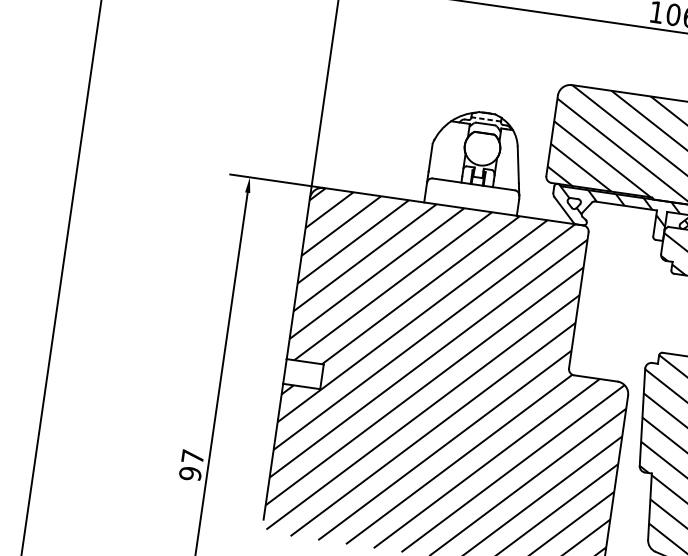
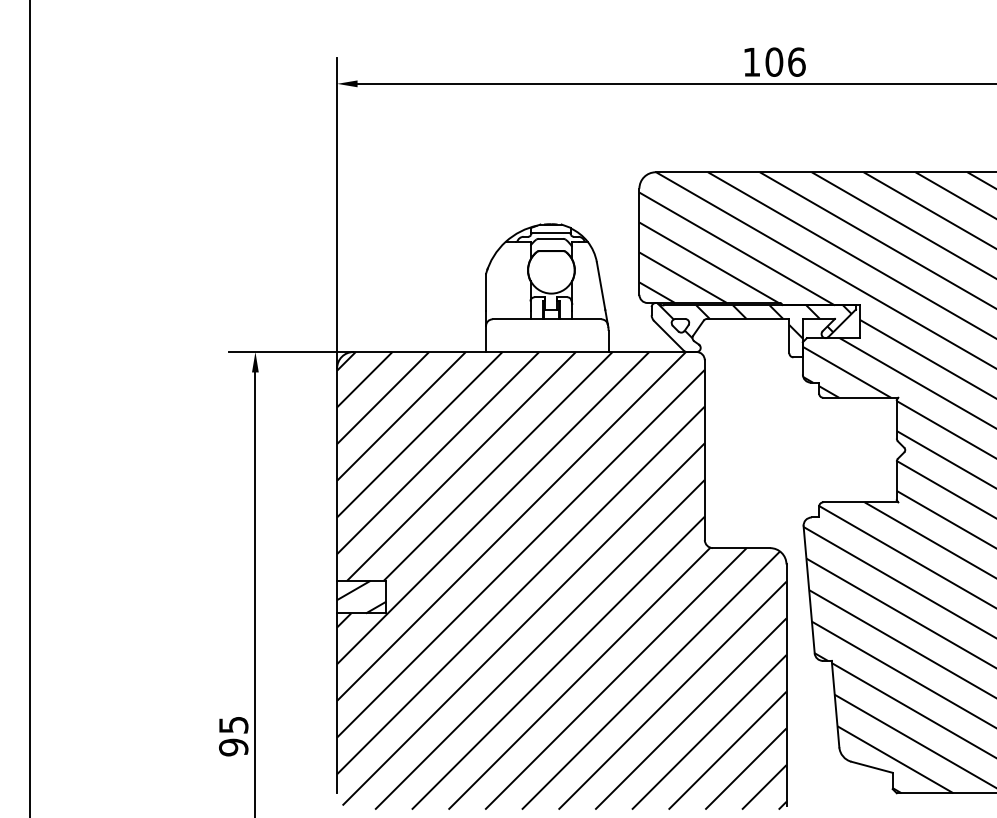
line: (486, 119) -> (551, 232), dashed -> solid
hatch: (303, 373) -> (361, 596), added
text: (192, 456) -> (233, 724), 97 -> 95

